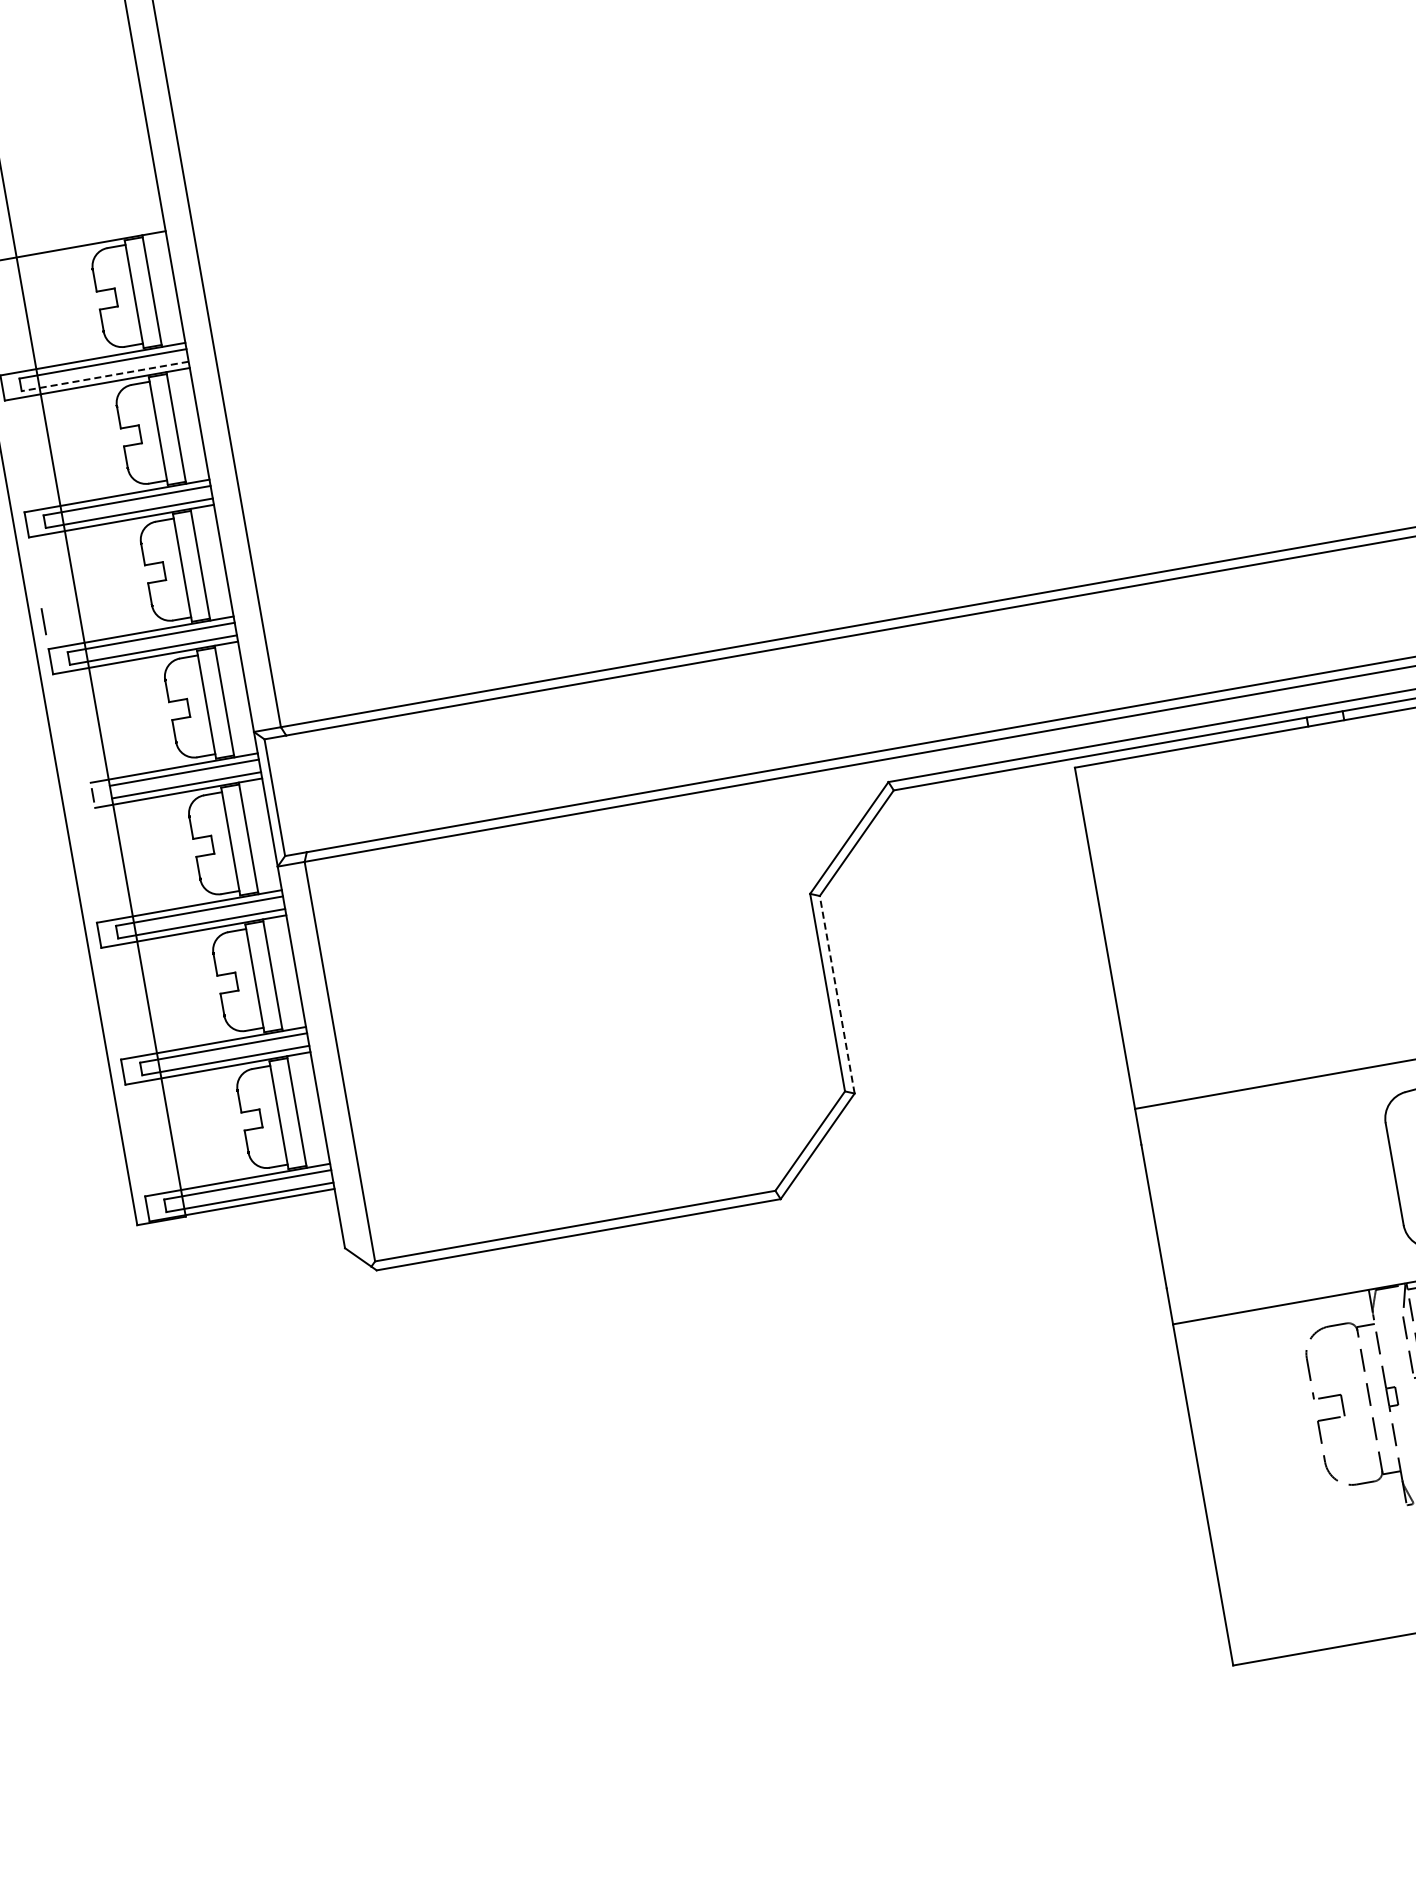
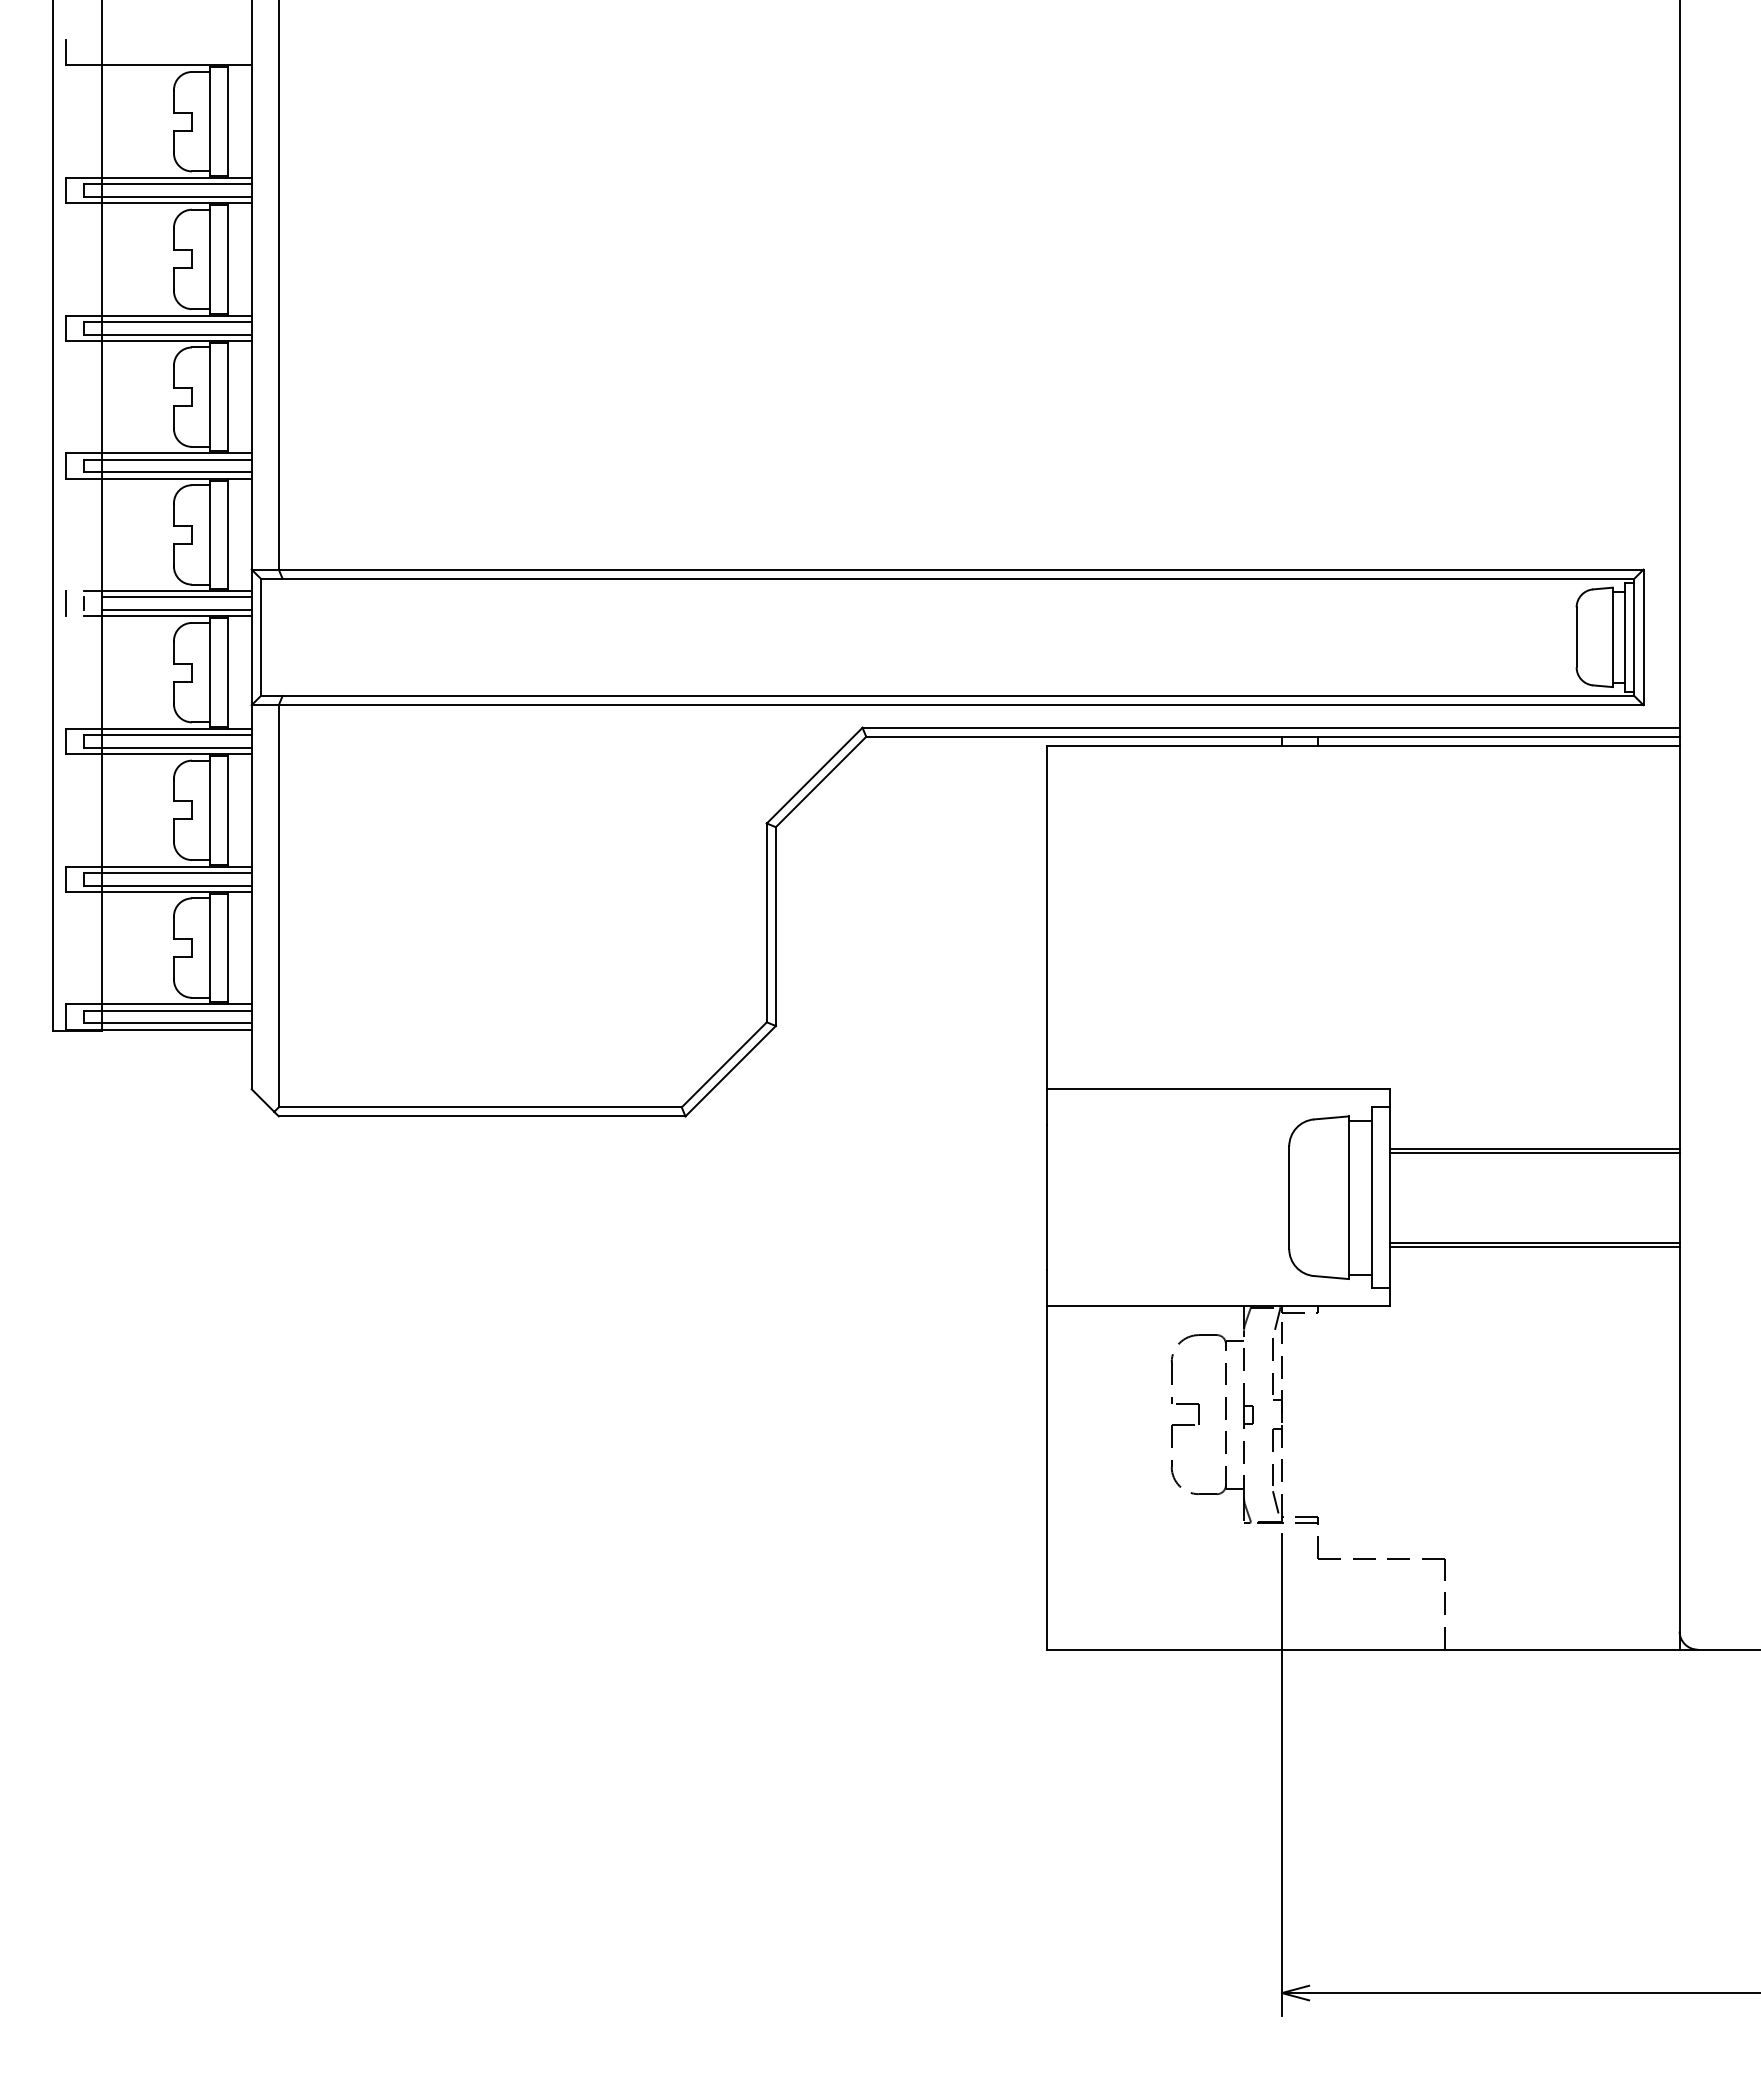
line: (104, 376) -> (167, 196), dashed -> solid
line: (43, 621) -> (65, 603), moved
line: (836, 994) -> (775, 926), dashed -> solid

